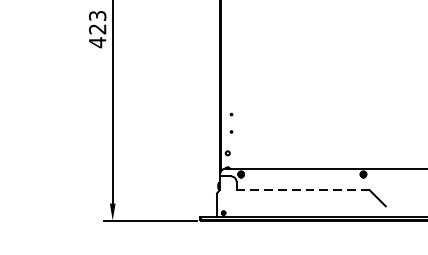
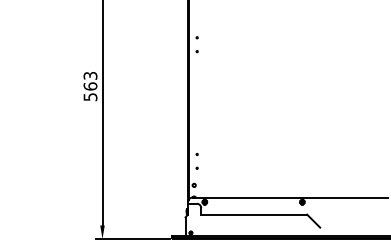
text: (97, 35) -> (90, 91), 423 -> 563
line: (303, 189) -> (254, 214), dashed -> solid

